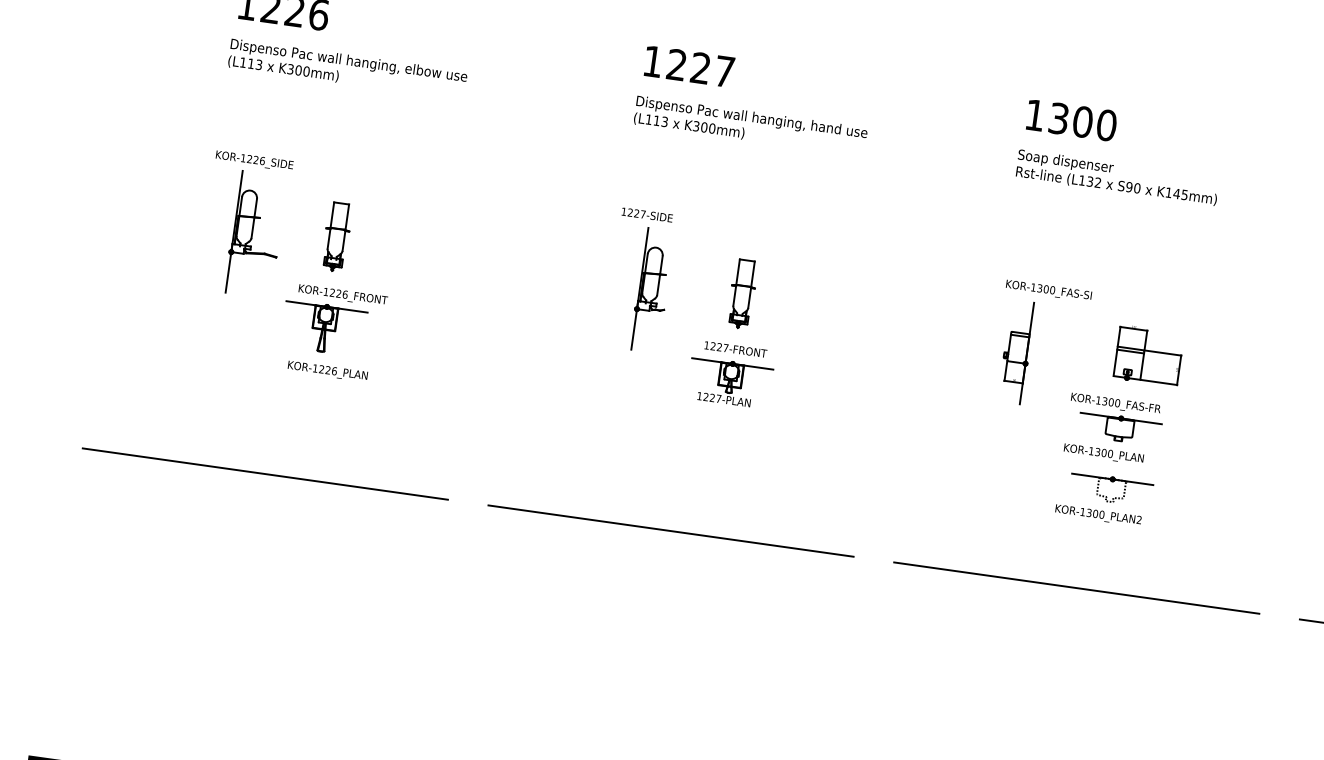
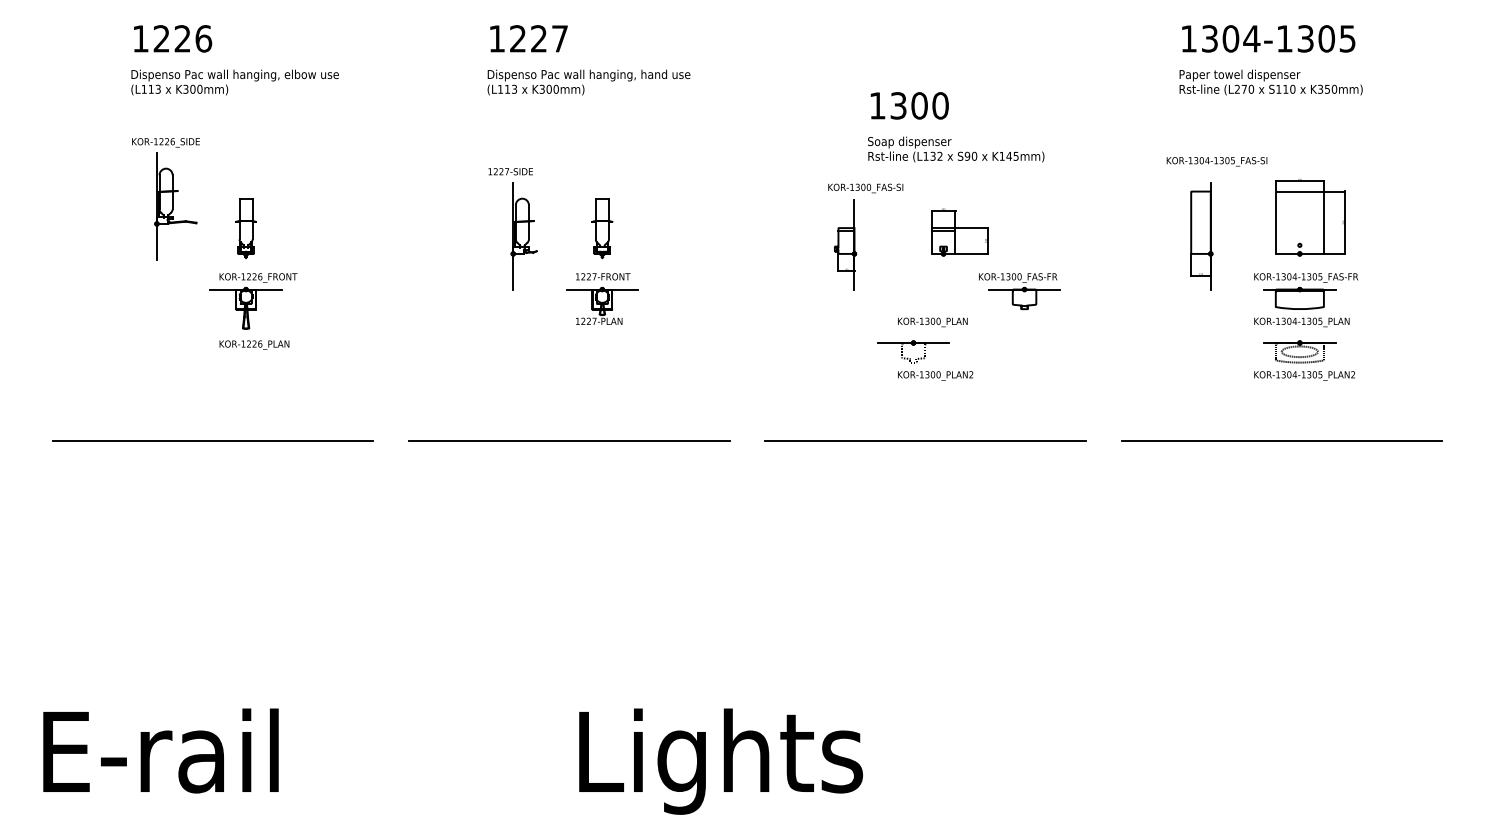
text: (1121, 152) -> (956, 127), moved
part: (244, 225) -> (165, 199), moved
part: (1115, 419) -> (1019, 291), moved
part: (1111, 489) -> (913, 351), moved

